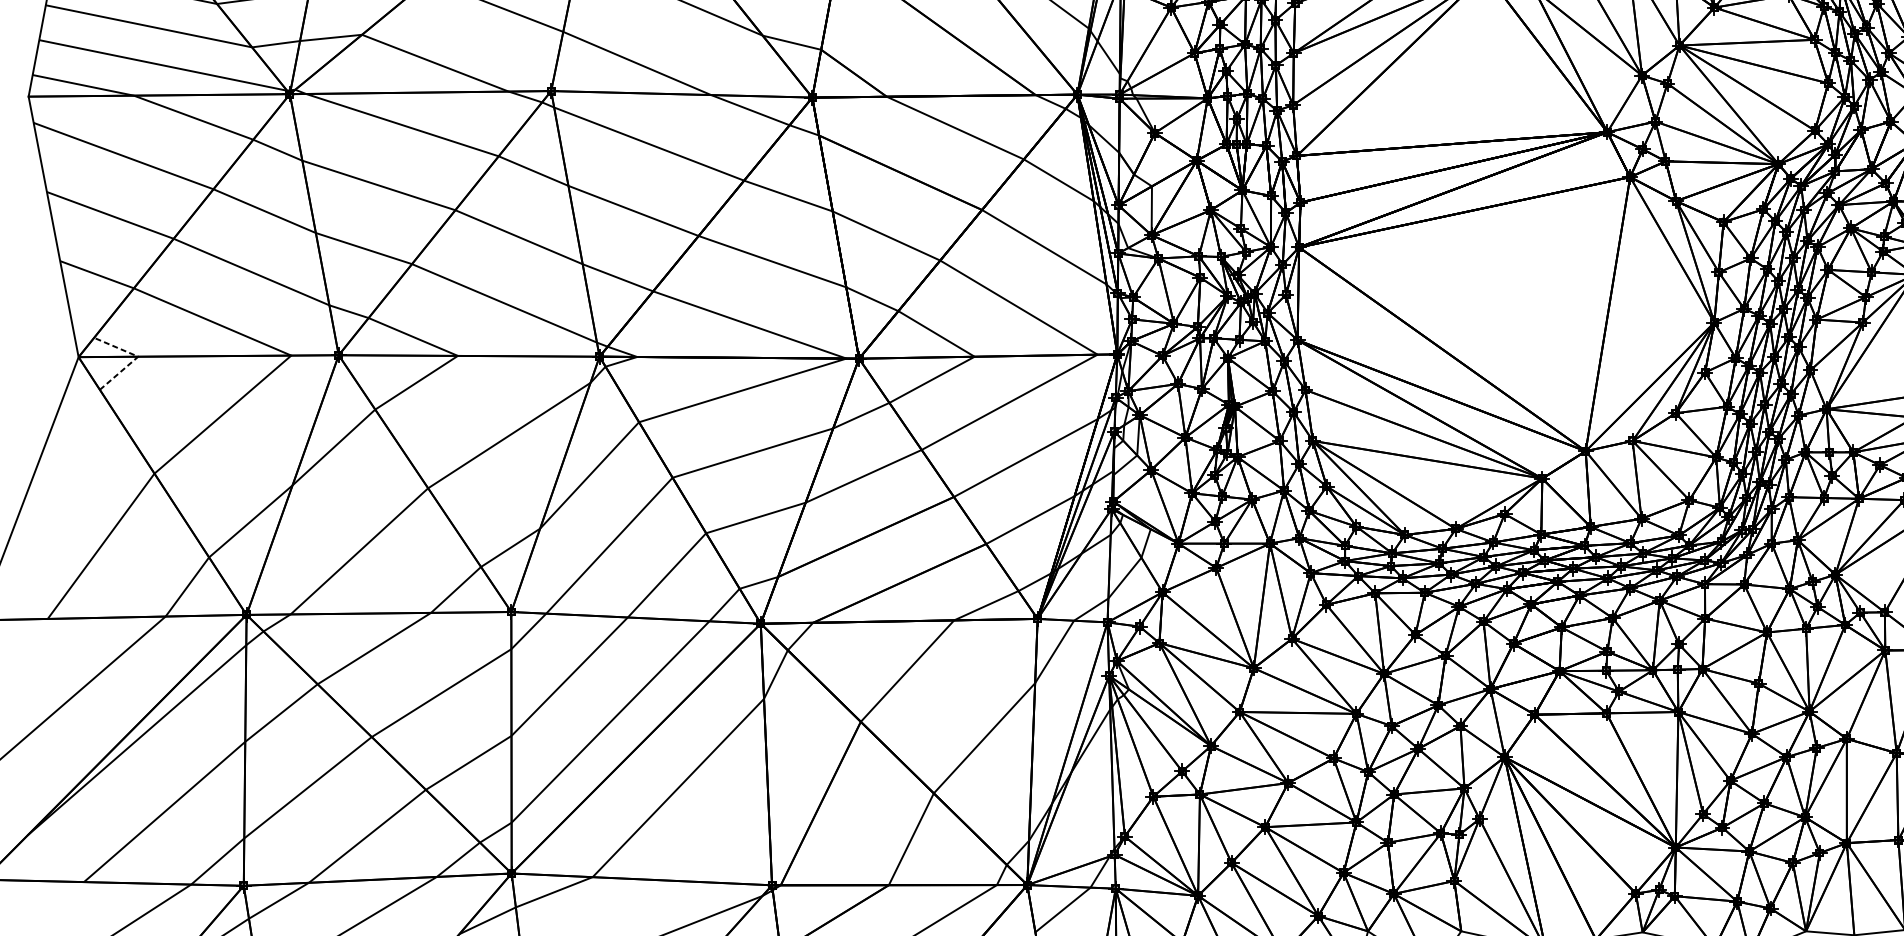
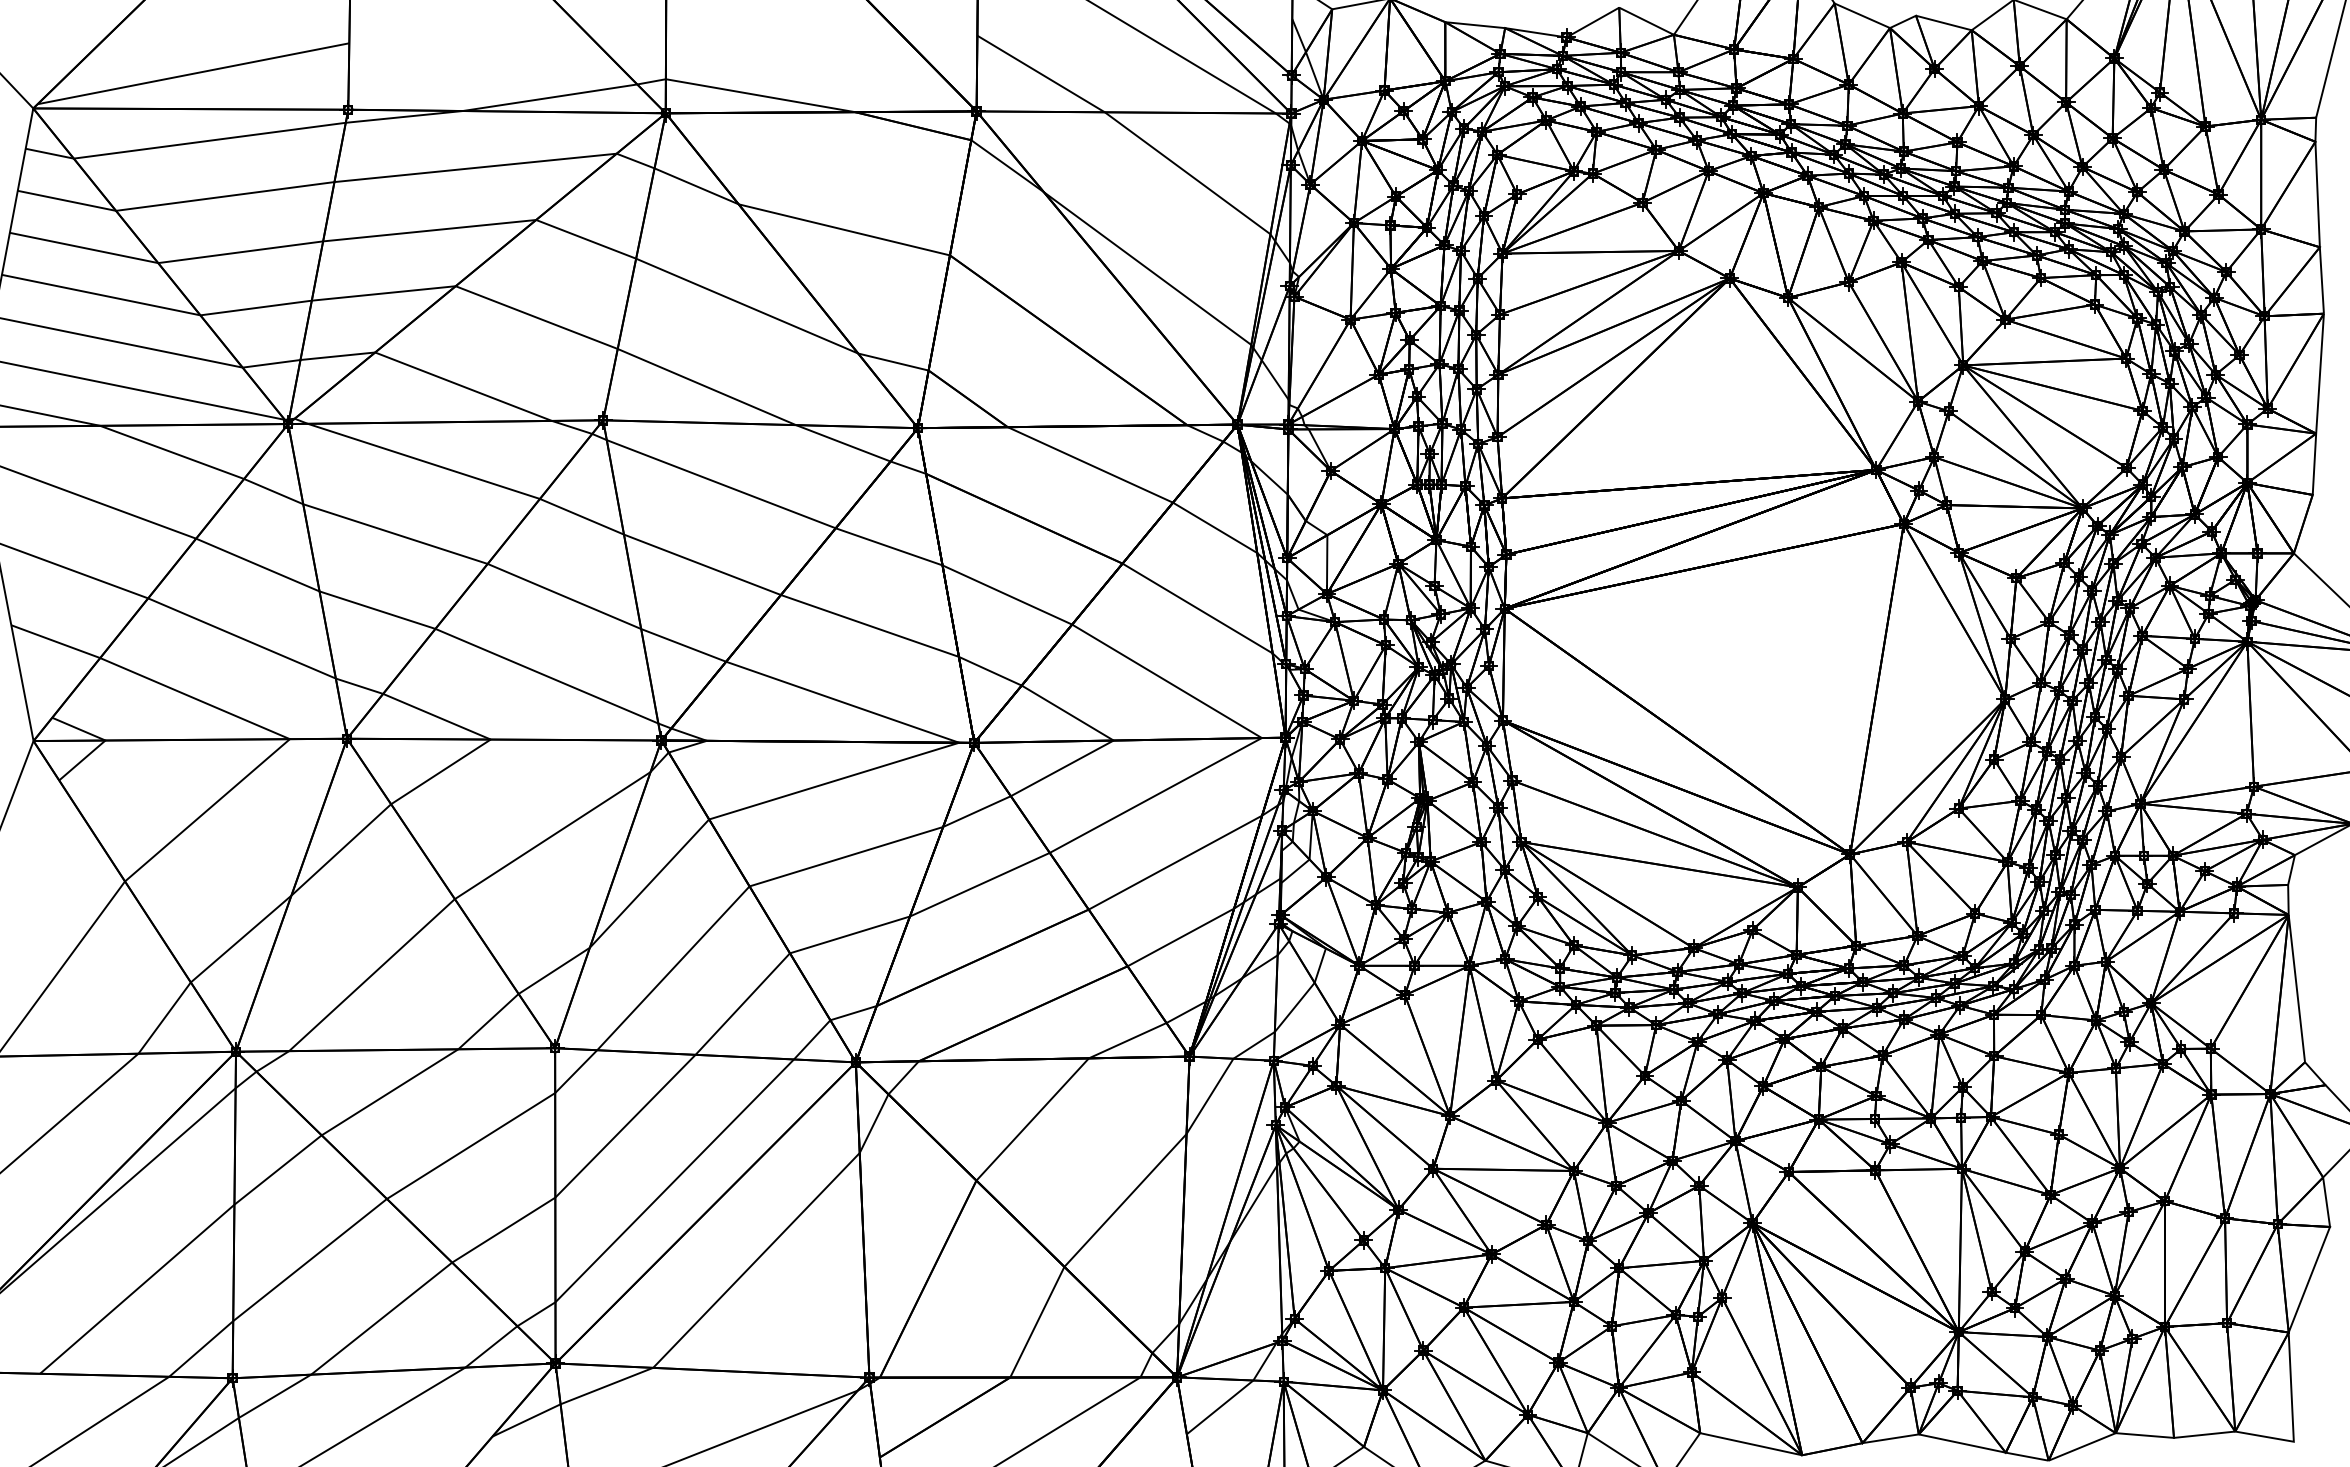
line: (137, 357) -> (104, 741), dashed -> solid

